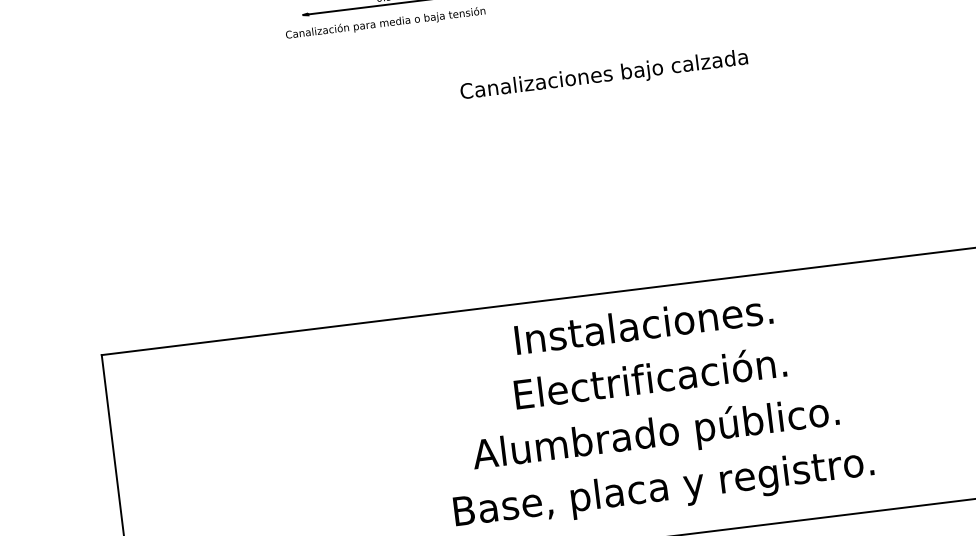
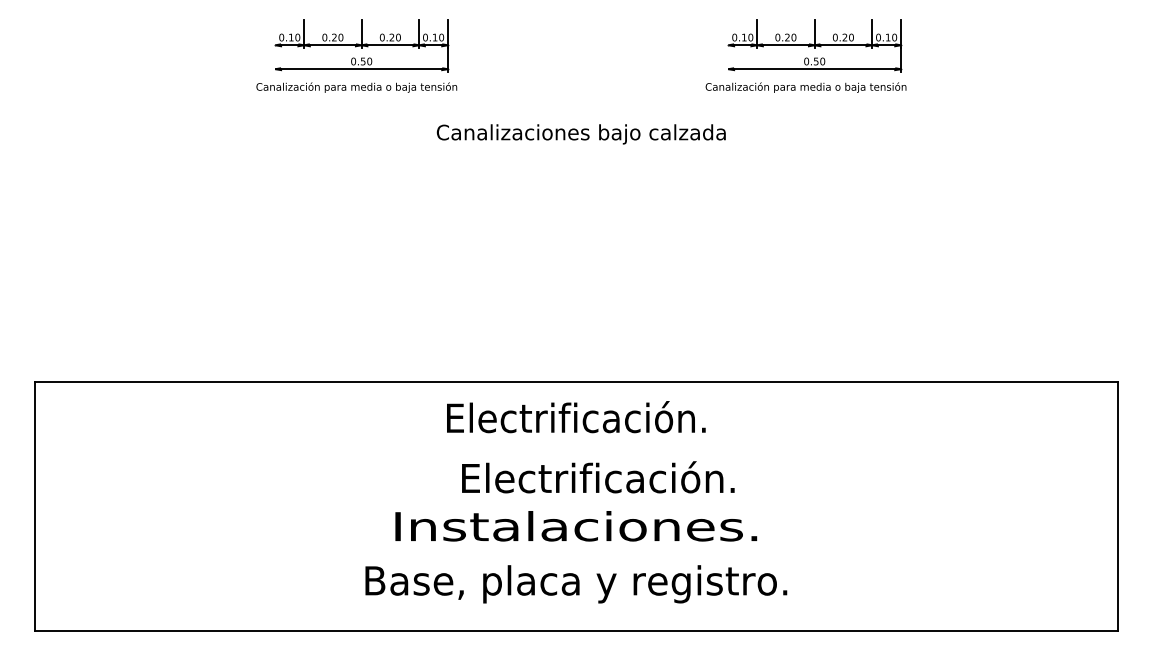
text: (603, 76) -> (580, 134), moved
text: (643, 324) -> (576, 417), Instalaciones. -> Electrificación.
text: (650, 377) -> (598, 477), moved
text: (655, 435) -> (574, 529), Alumbrado público. -> Instalaciones.

